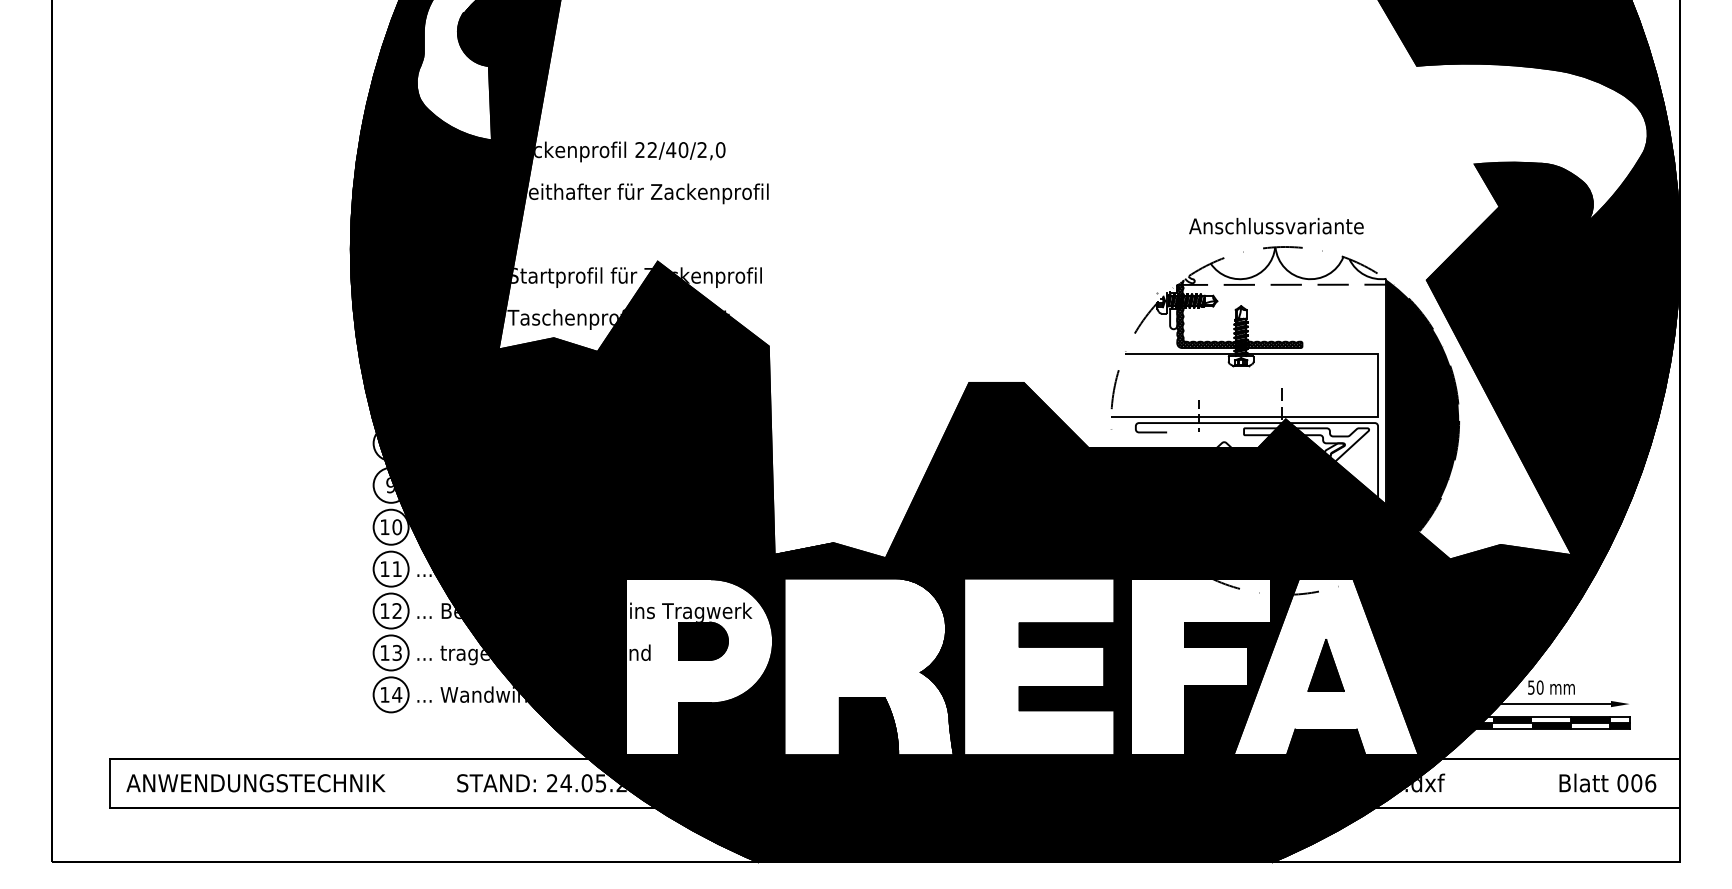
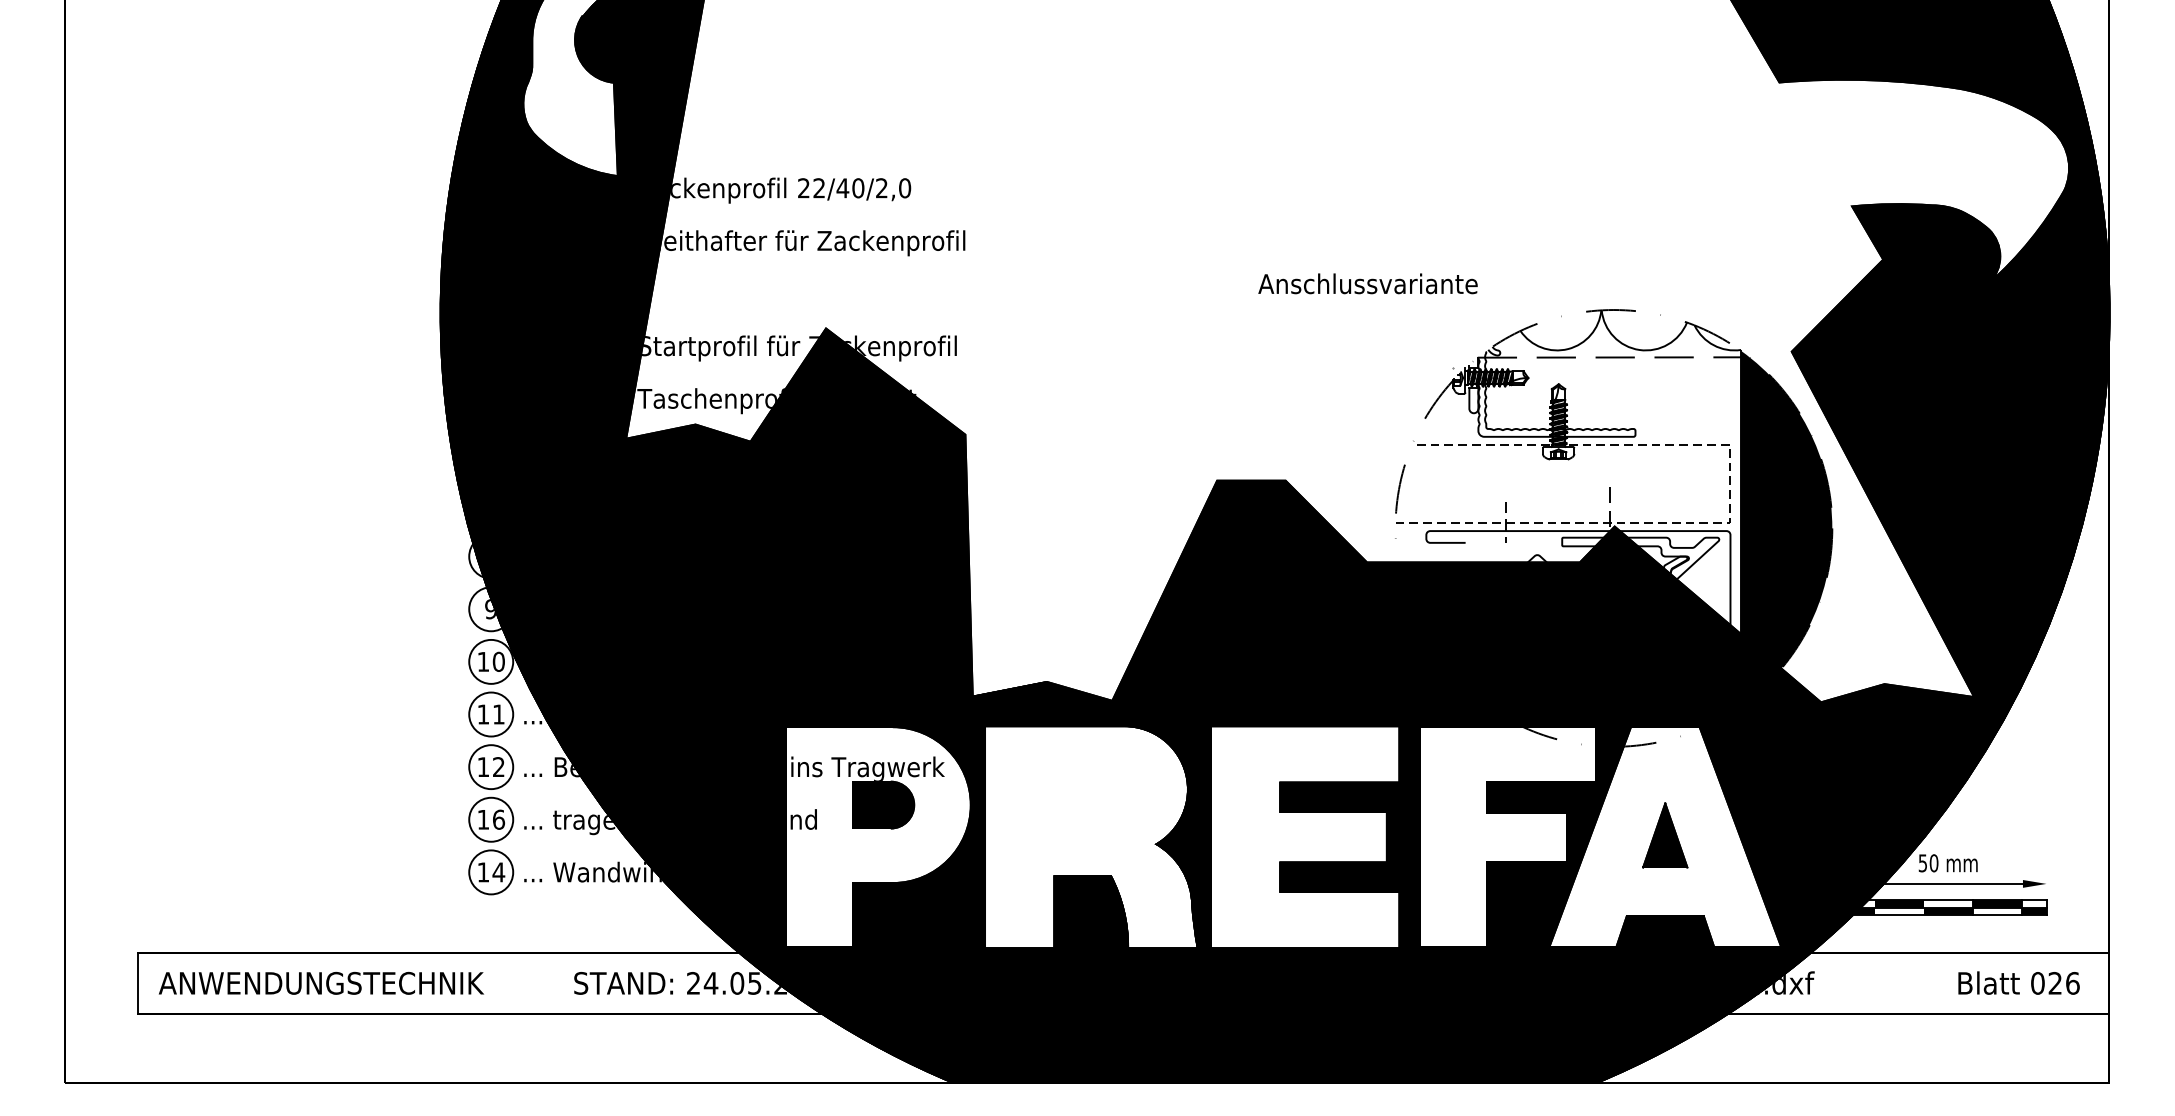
text: (1276, 225) -> (1368, 283), moved
hatch: (1239, 314) -> (1556, 394), removed
line: (1378, 391) -> (1731, 491), solid -> dashed
text: (397, 652) -> (499, 819), 13 -> 16
text: (1636, 783) -> (2055, 983), 006 -> 026

